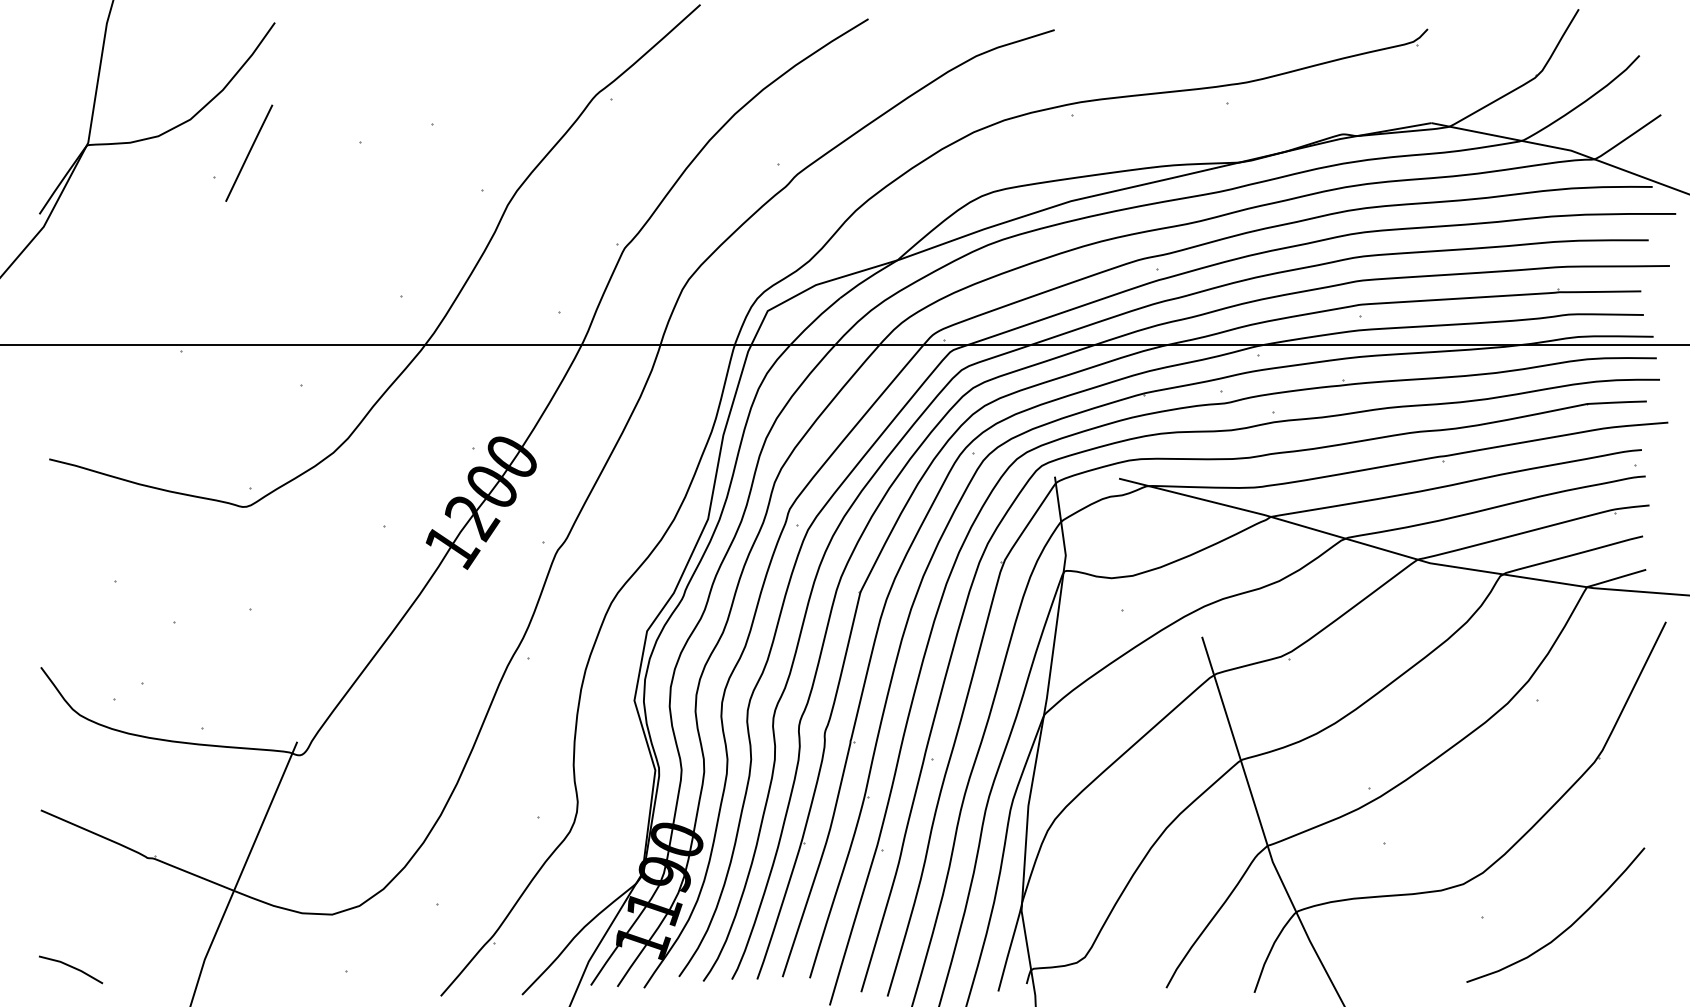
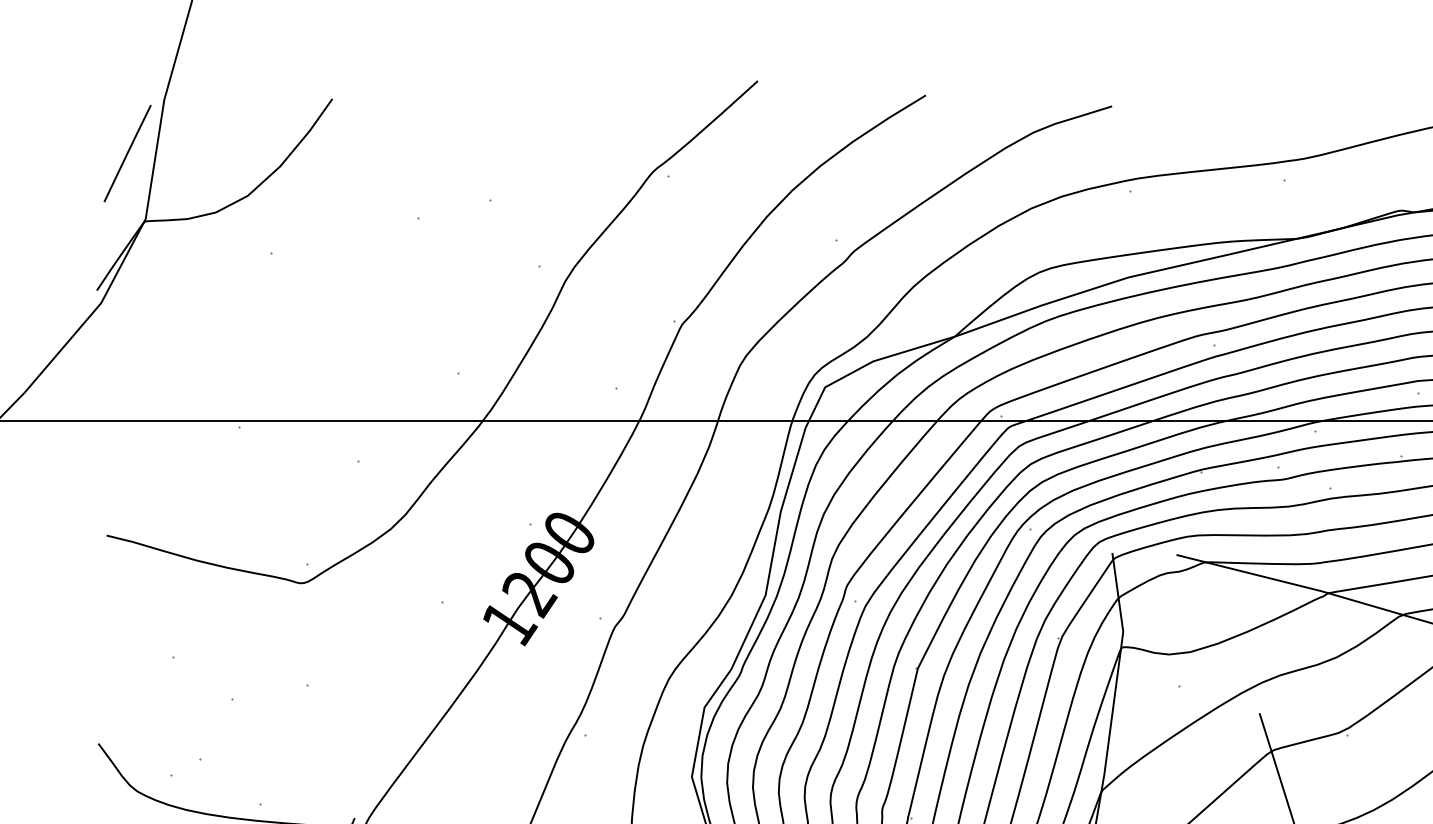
line: (249, 152) -> (127, 152), moved

